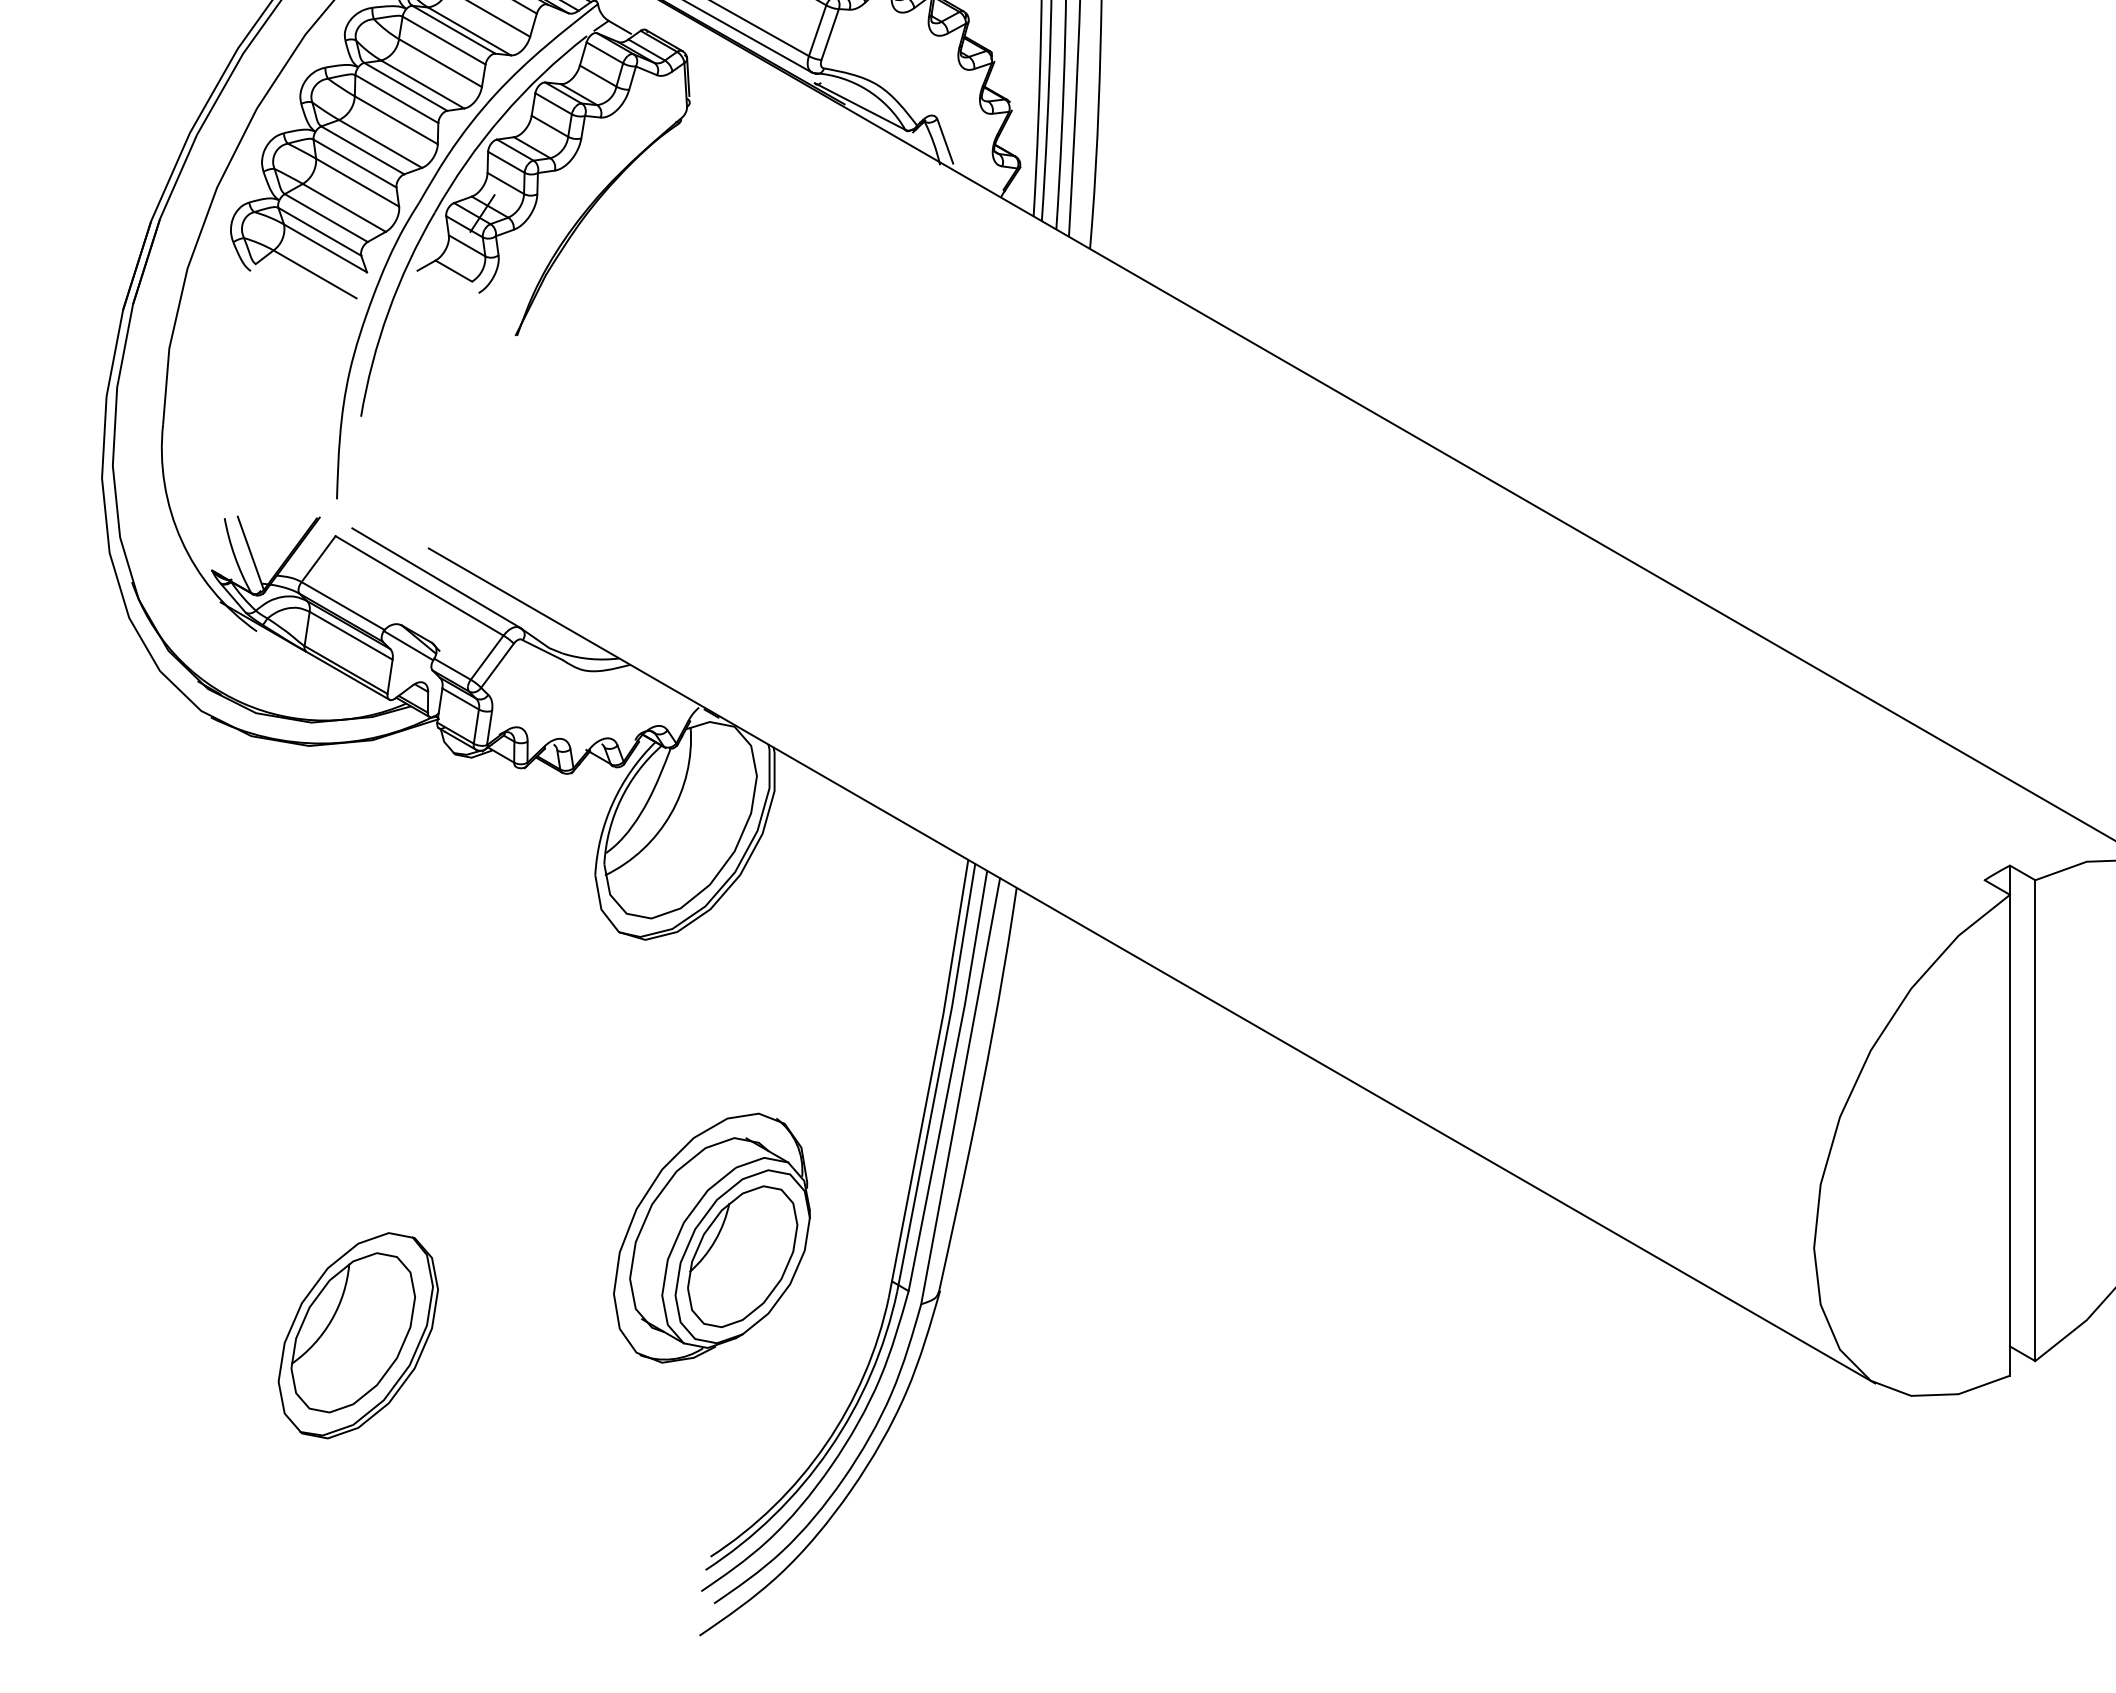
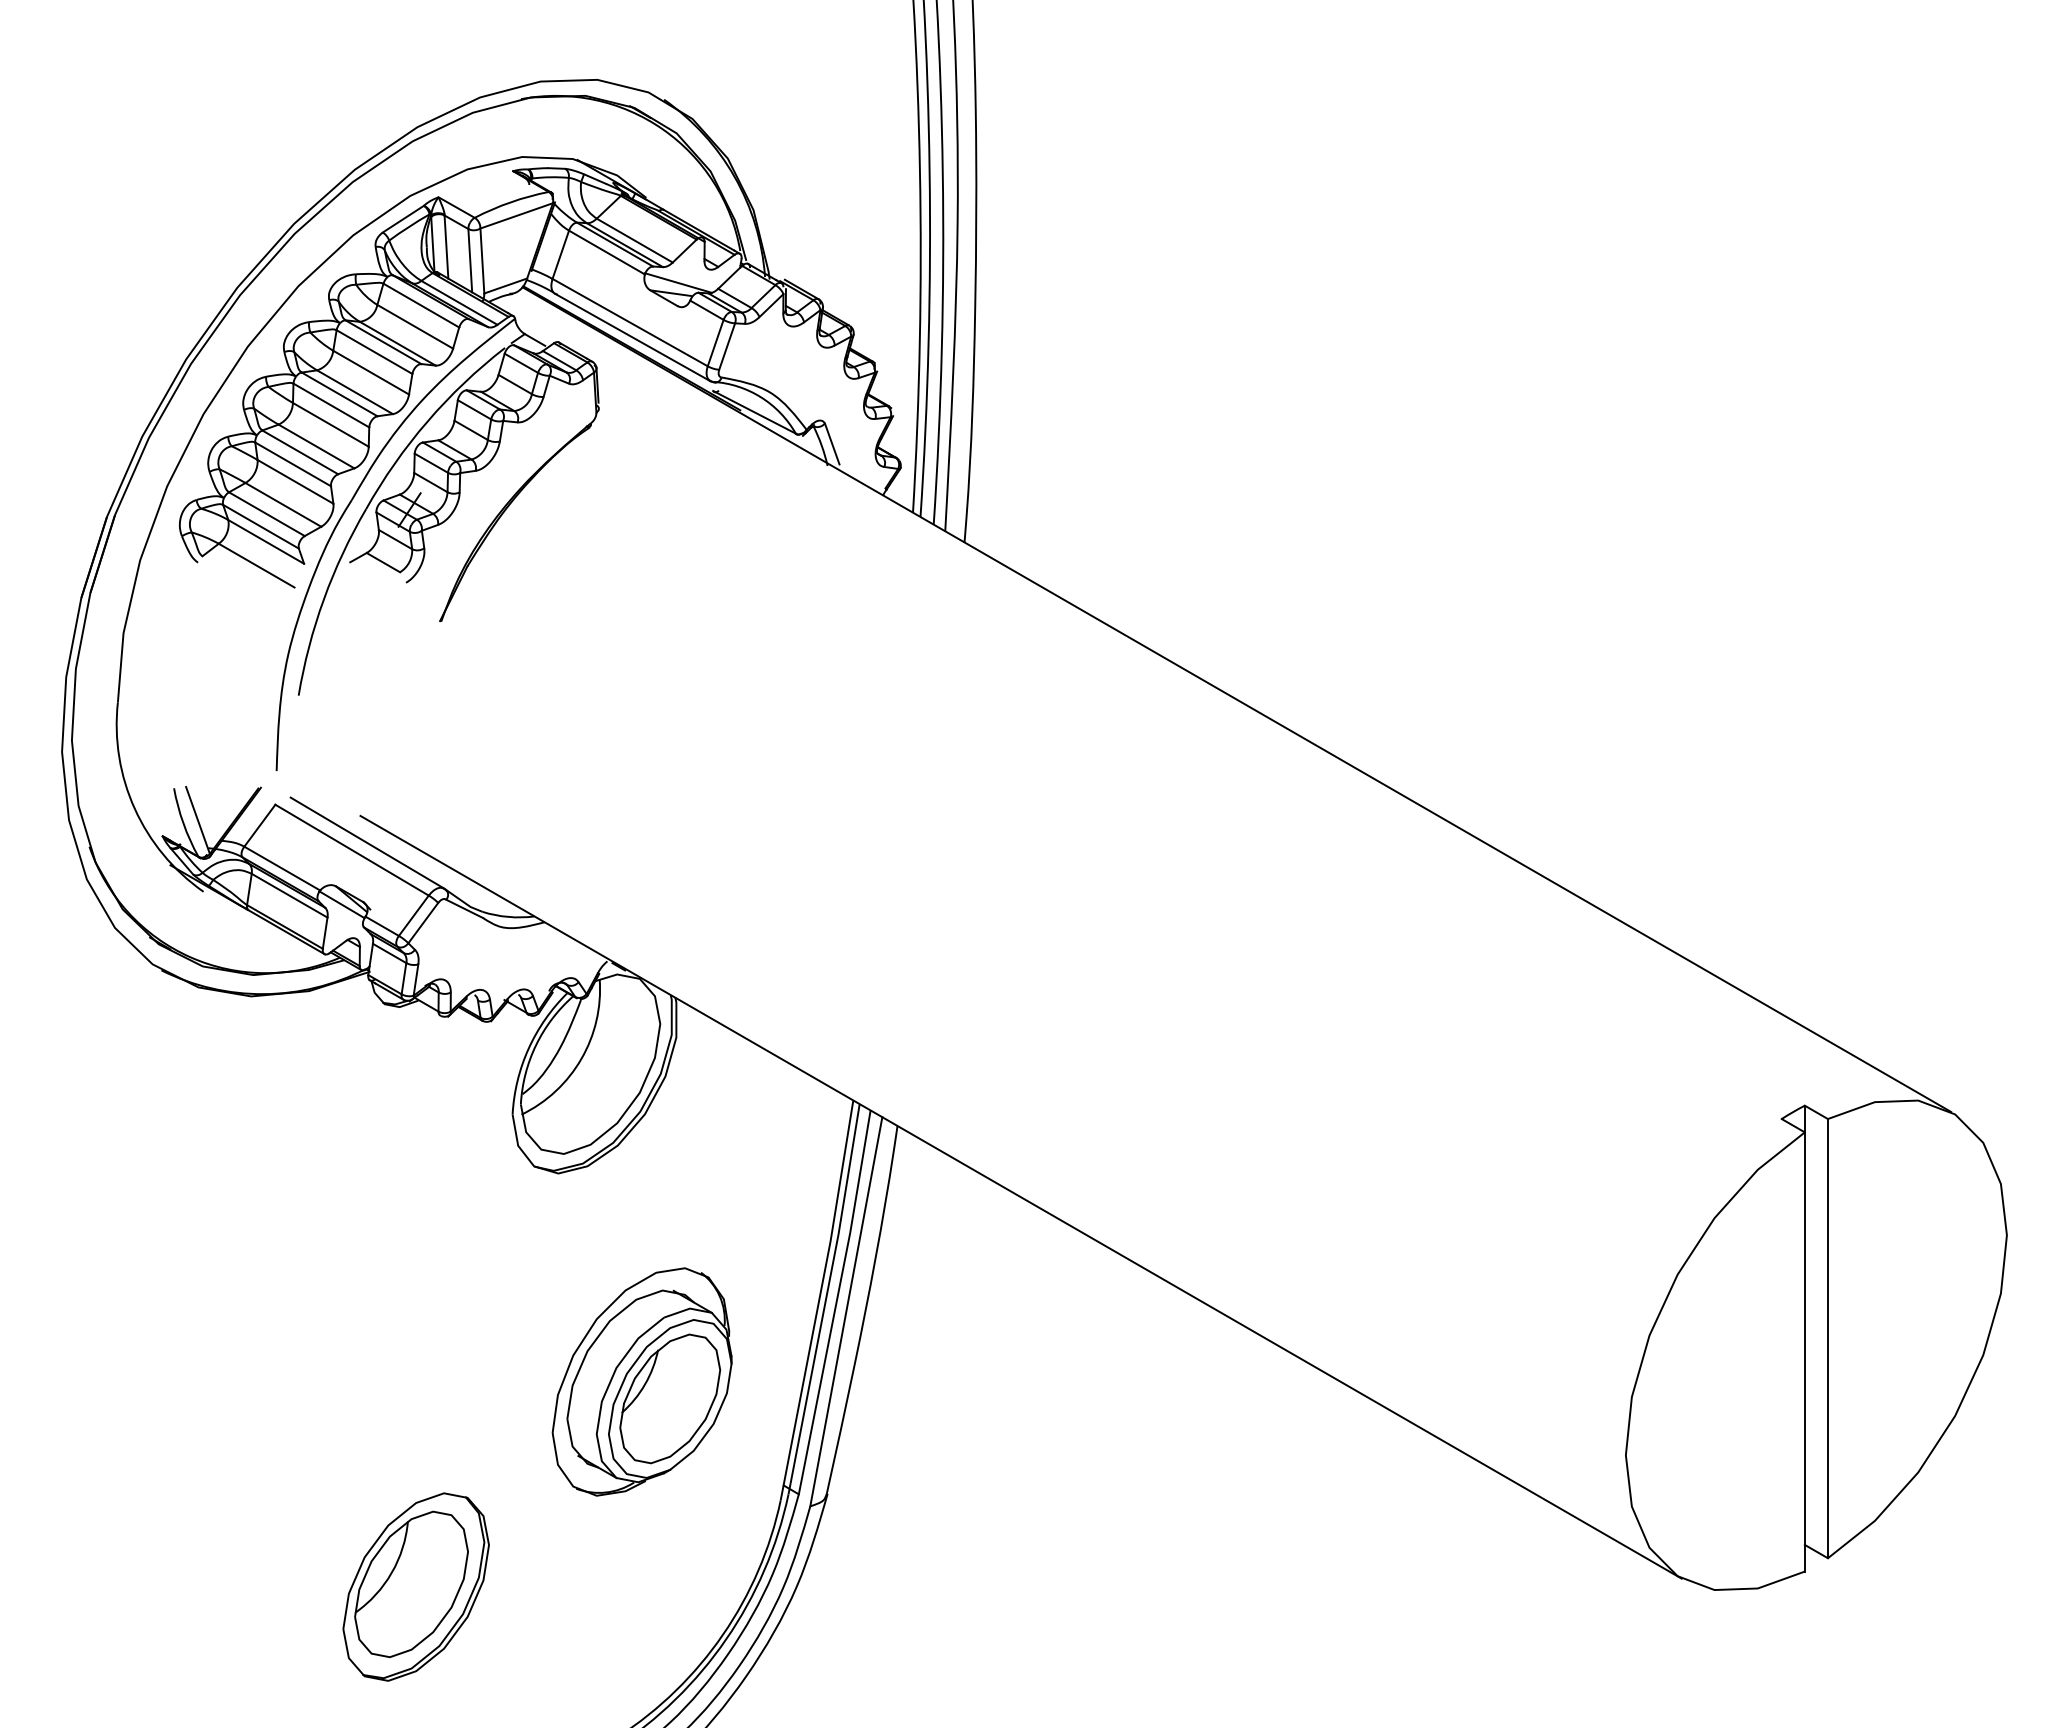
part: (711, 1237) -> (641, 1381), moved
part: (357, 1335) -> (415, 1586), moved

